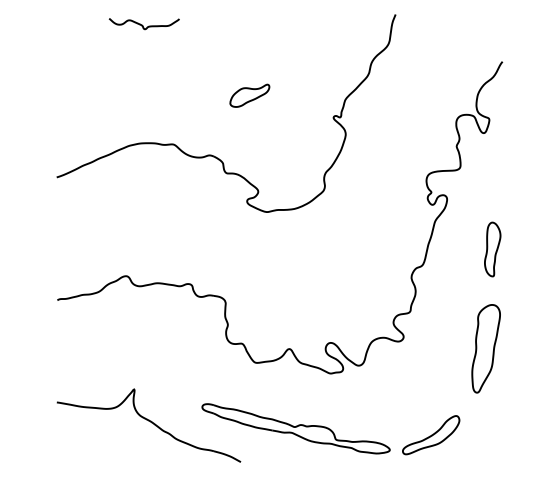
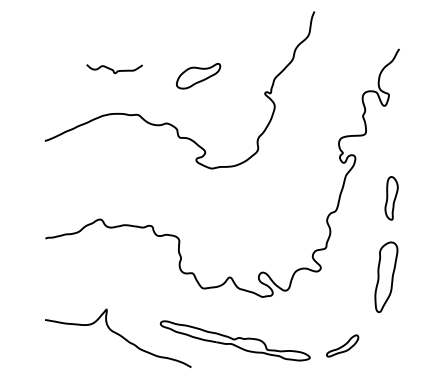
curve: (142, 24) -> (113, 69), moved
part: (249, 94) -> (198, 75), size x1.4
part: (430, 434) -> (342, 345), size x0.7

